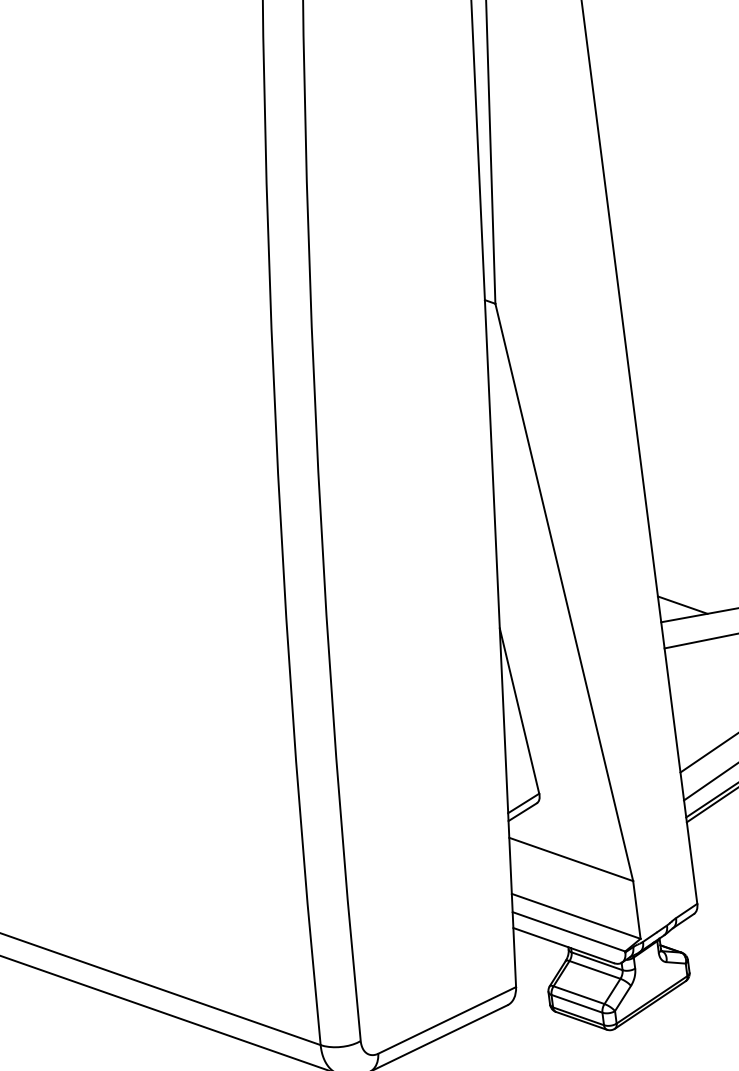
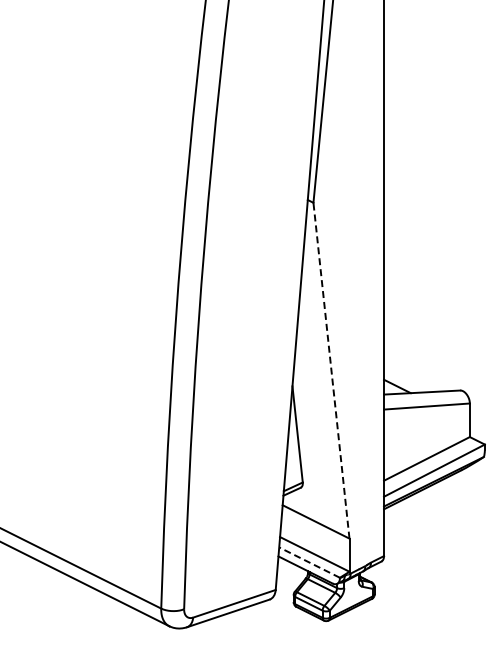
line: (564, 592) -> (331, 370), solid -> dashed
line: (568, 931) -> (309, 562), solid -> dashed

